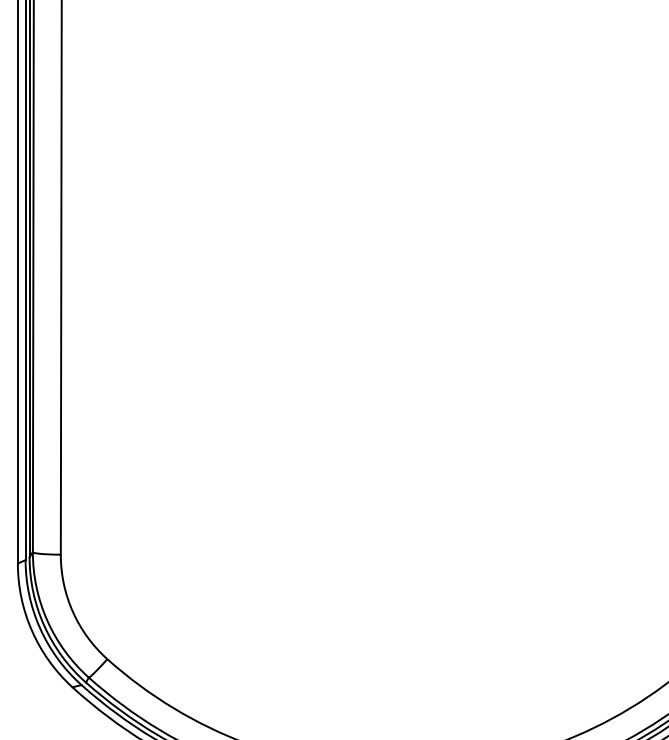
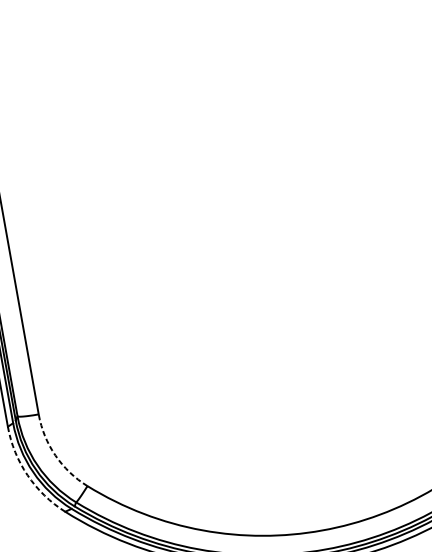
line: (72, 611) -> (55, 455), solid -> dashed
arc: (32, 631) -> (27, 475), solid -> dashed

